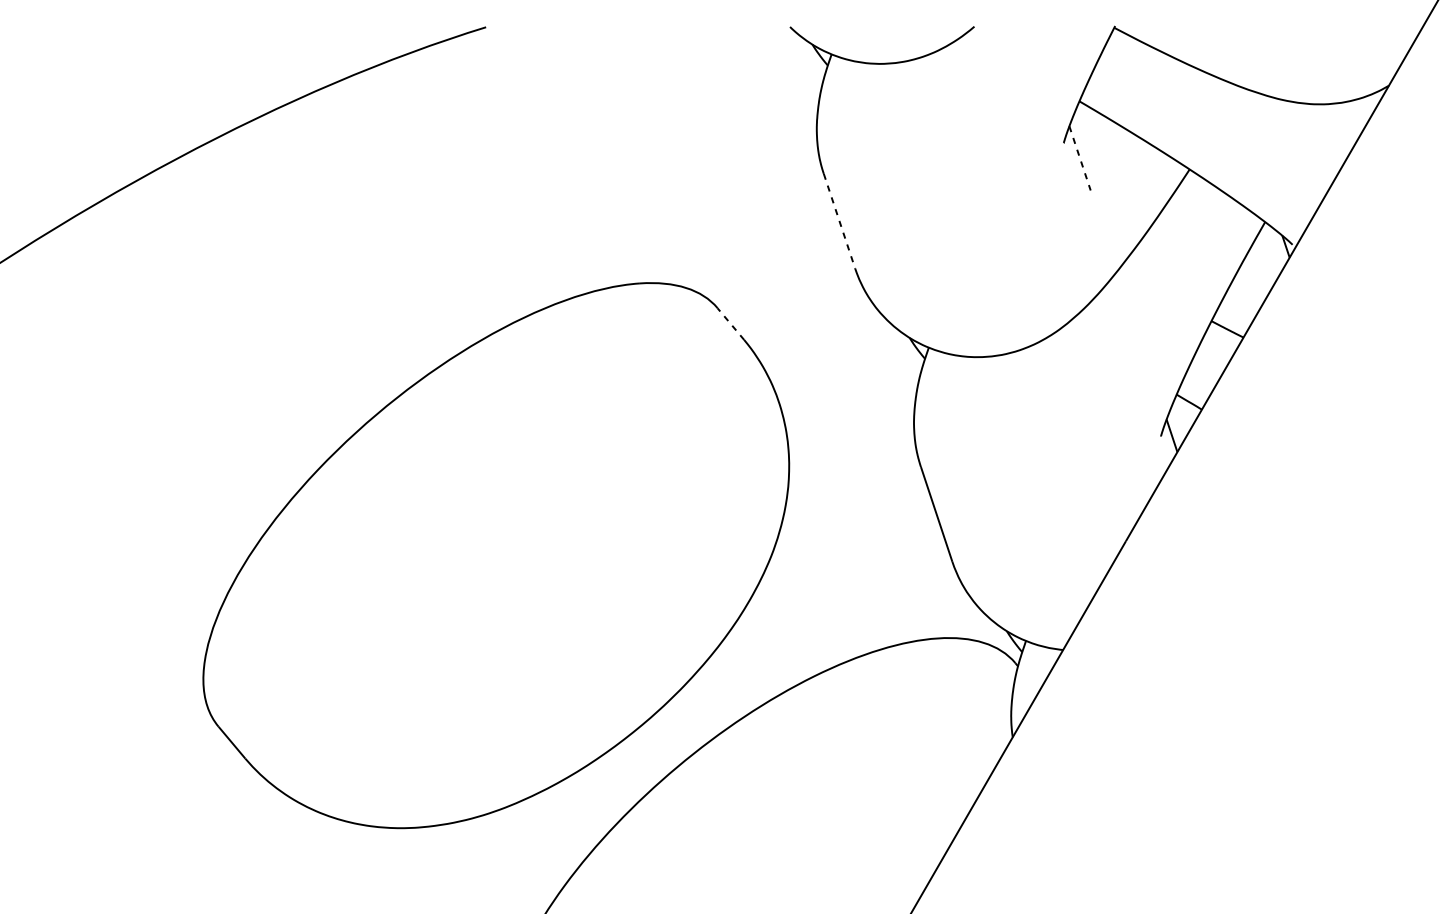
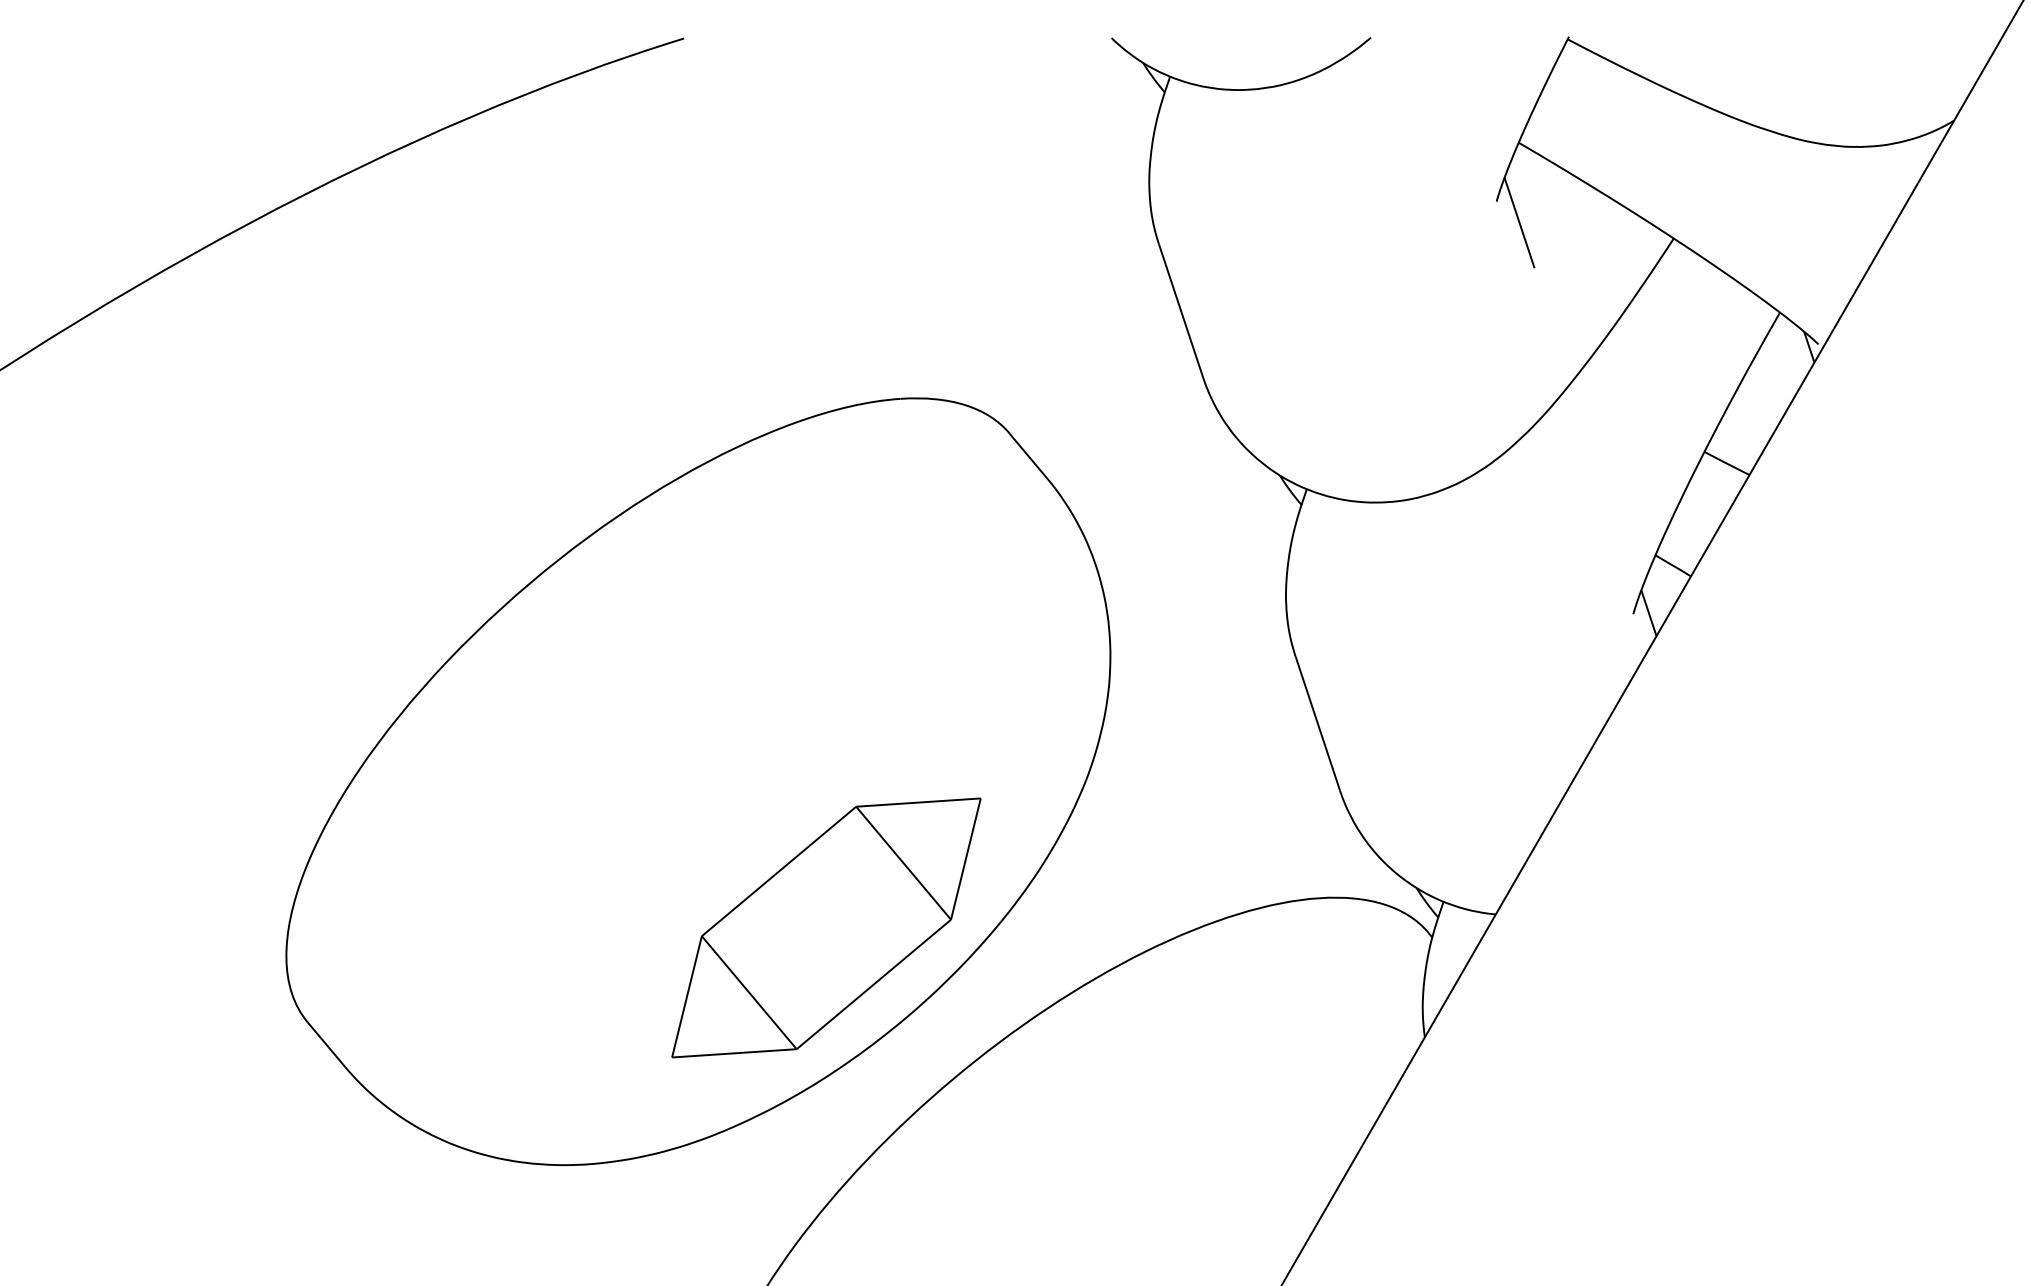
line: (1080, 158) -> (1519, 222), dashed -> solid
line: (839, 221) -> (1181, 311), dashed -> solid
line: (730, 323) -> (1028, 455), dashed -> solid
part: (587, 659) -> (826, 927), added

